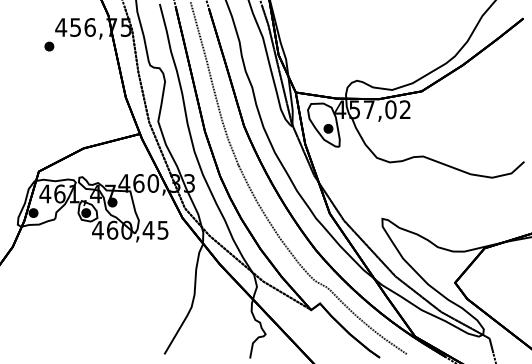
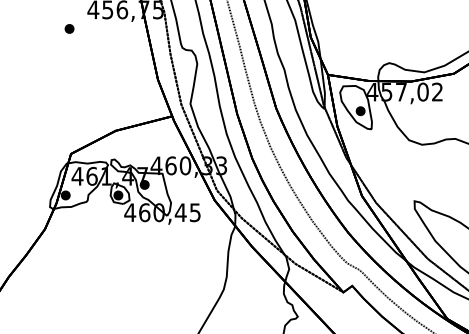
part: (49, 46) -> (69, 28), moved

